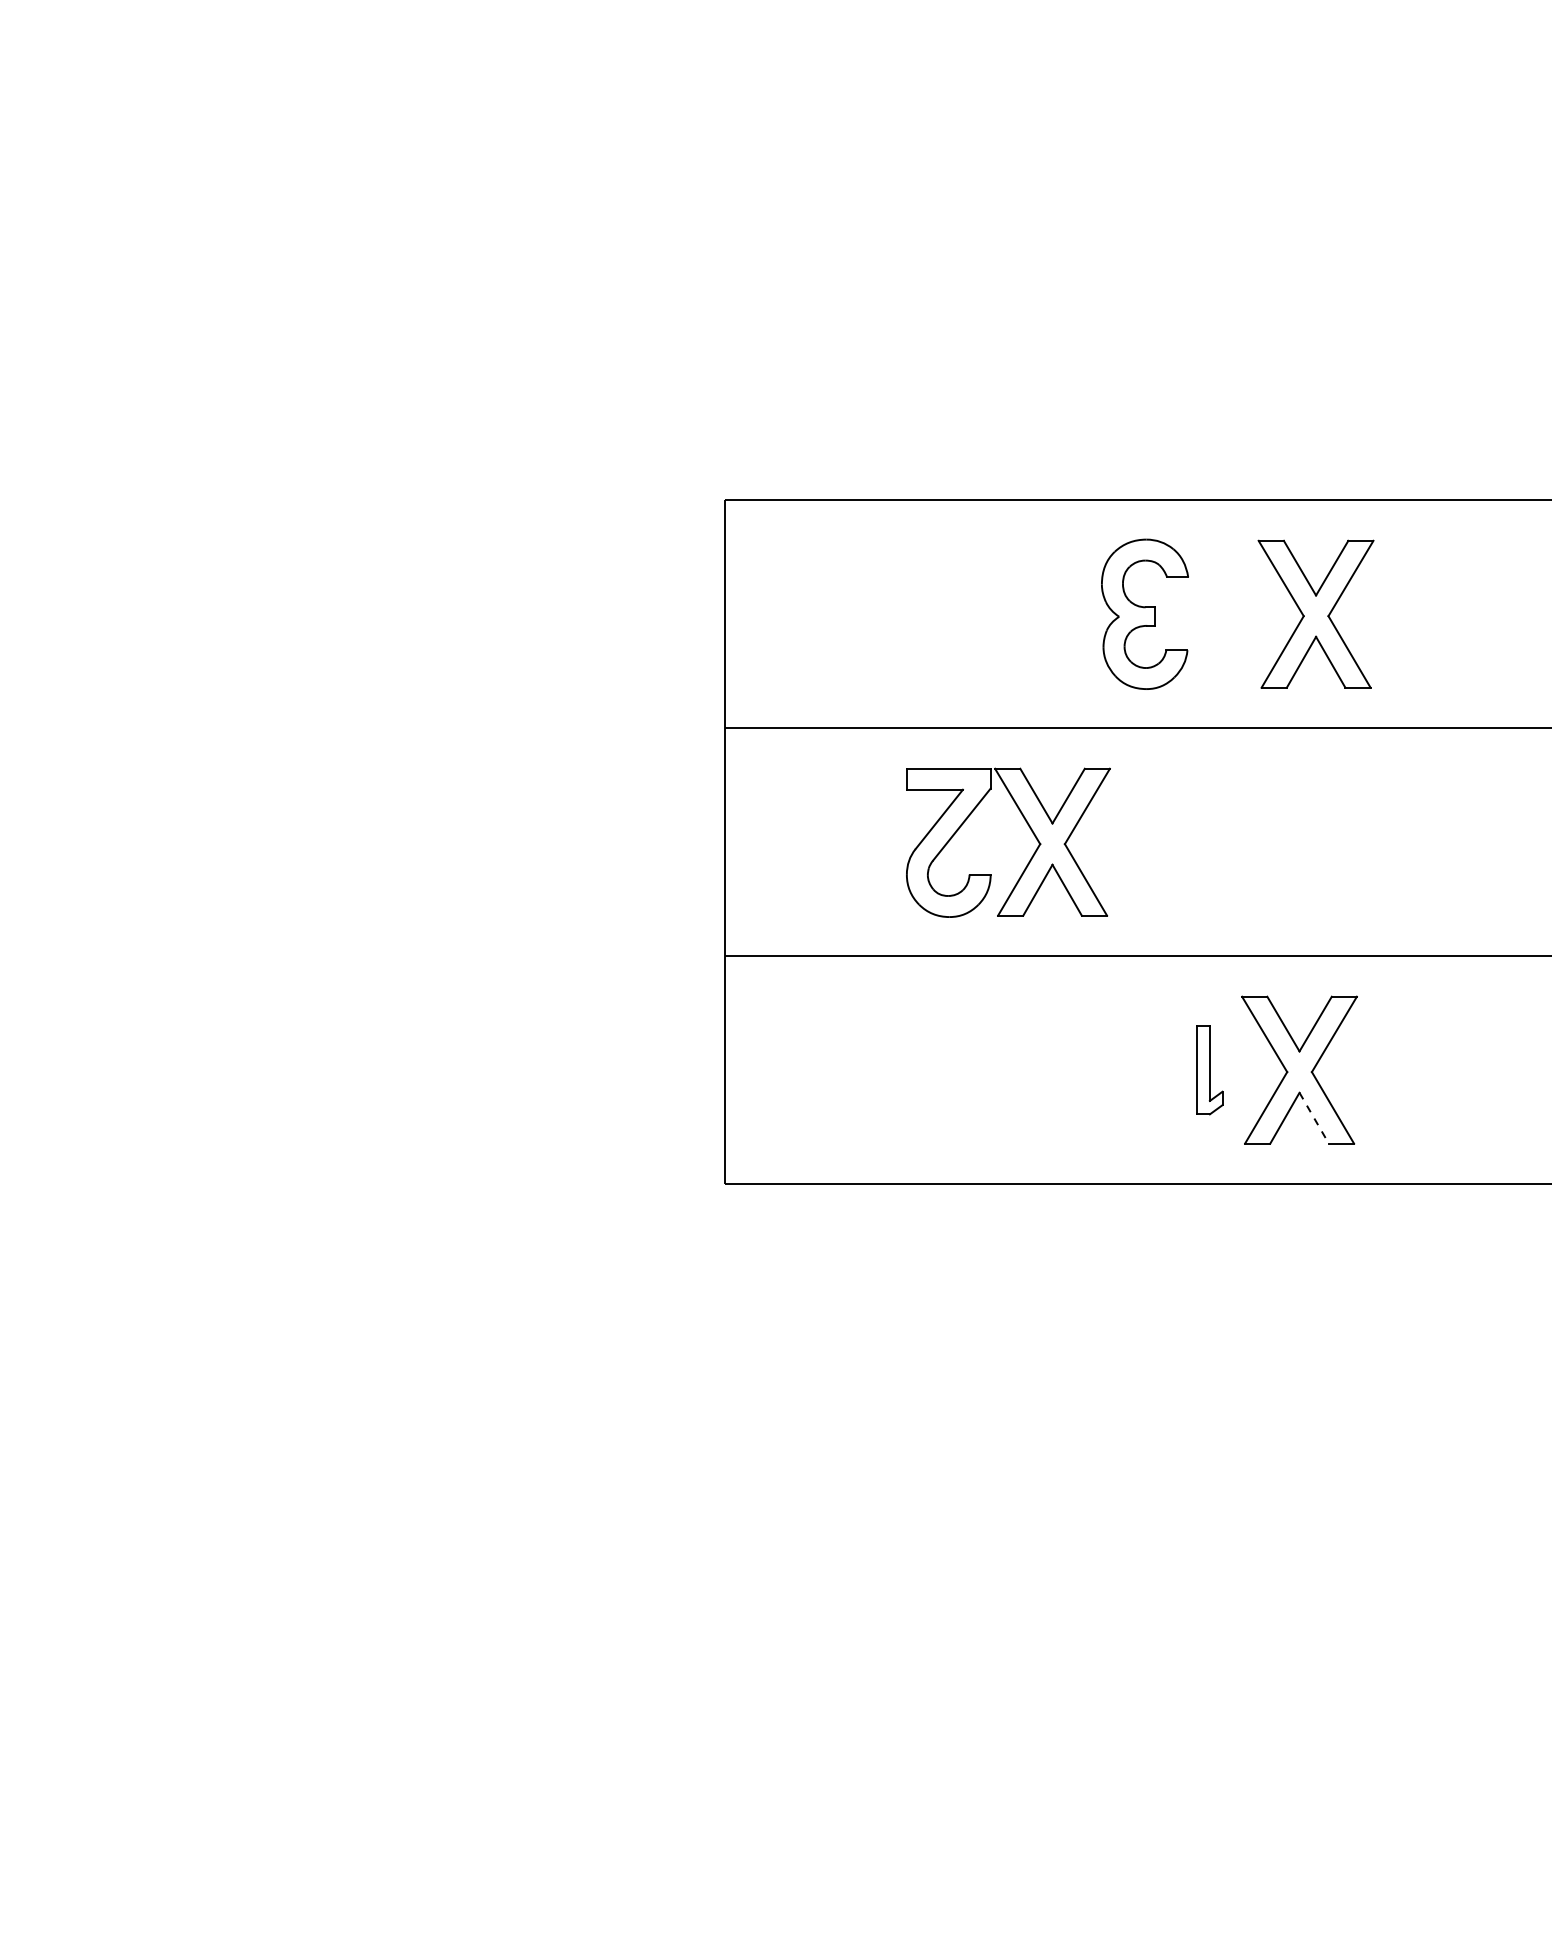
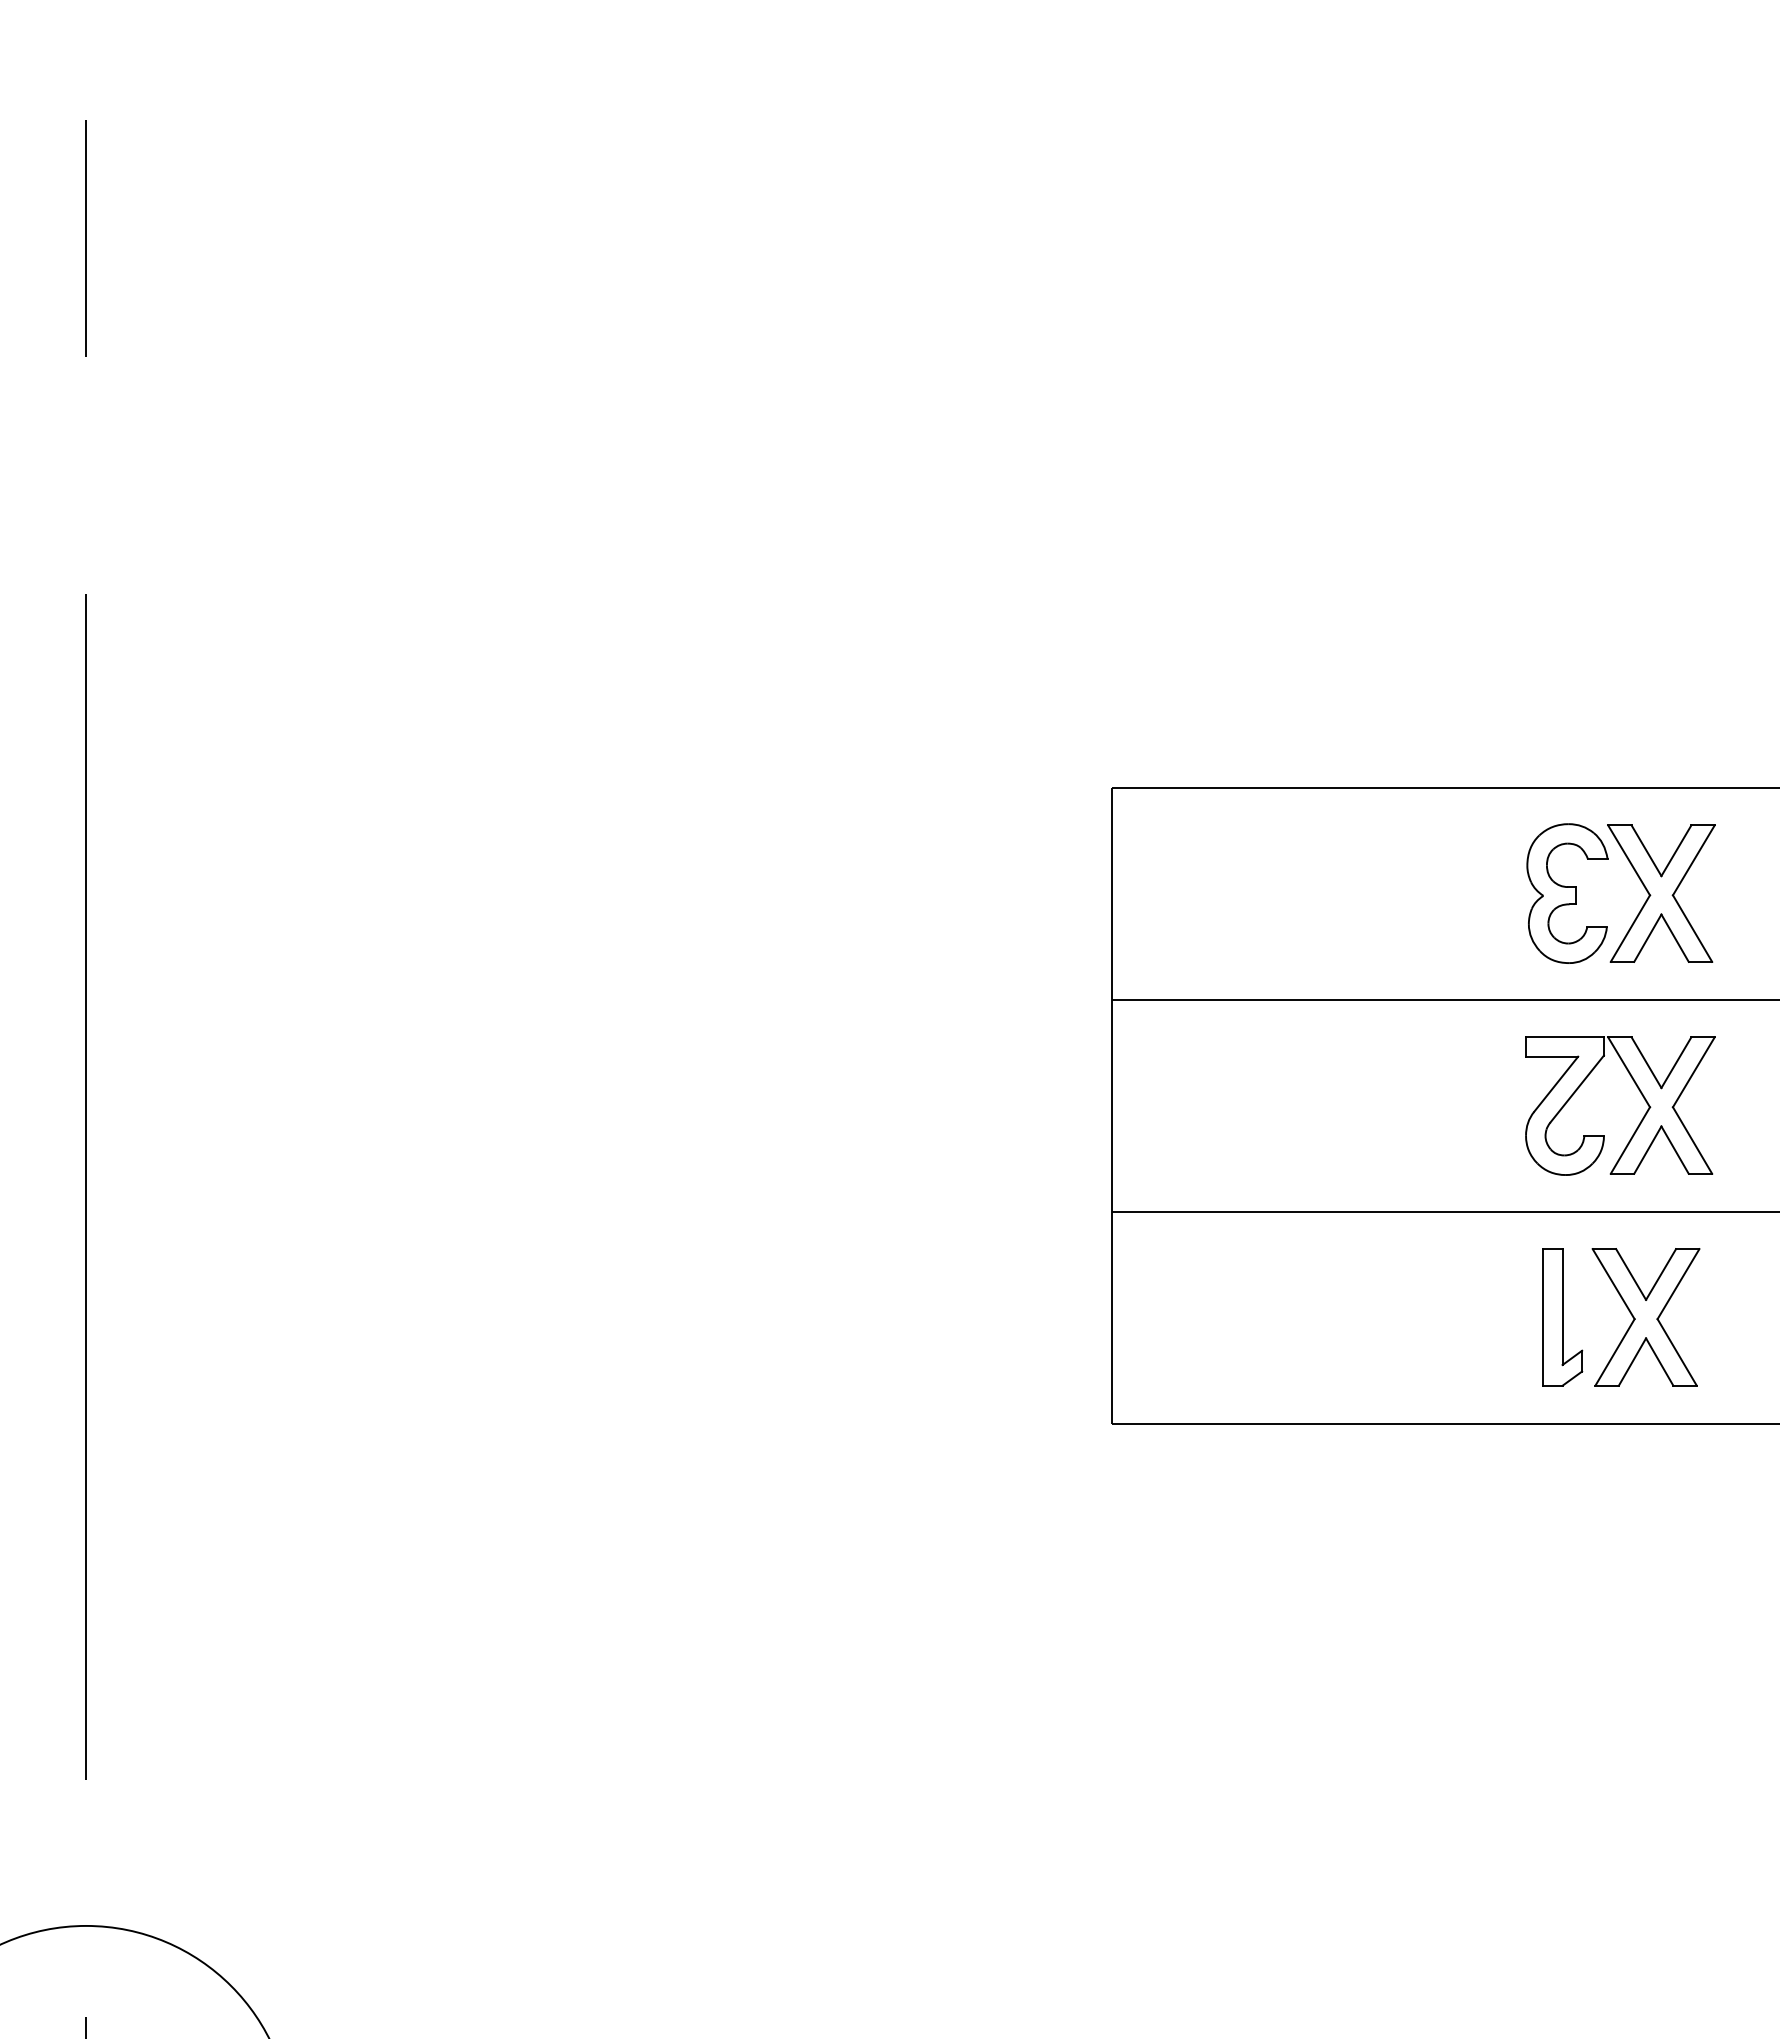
part: (1145, 614) -> (1567, 893), moved
part: (1031, 831) -> (1641, 1095), moved
part: (1209, 1070) -> (1562, 1317), size x1.67
line: (1313, 1118) -> (1659, 1362), dashed -> solid

